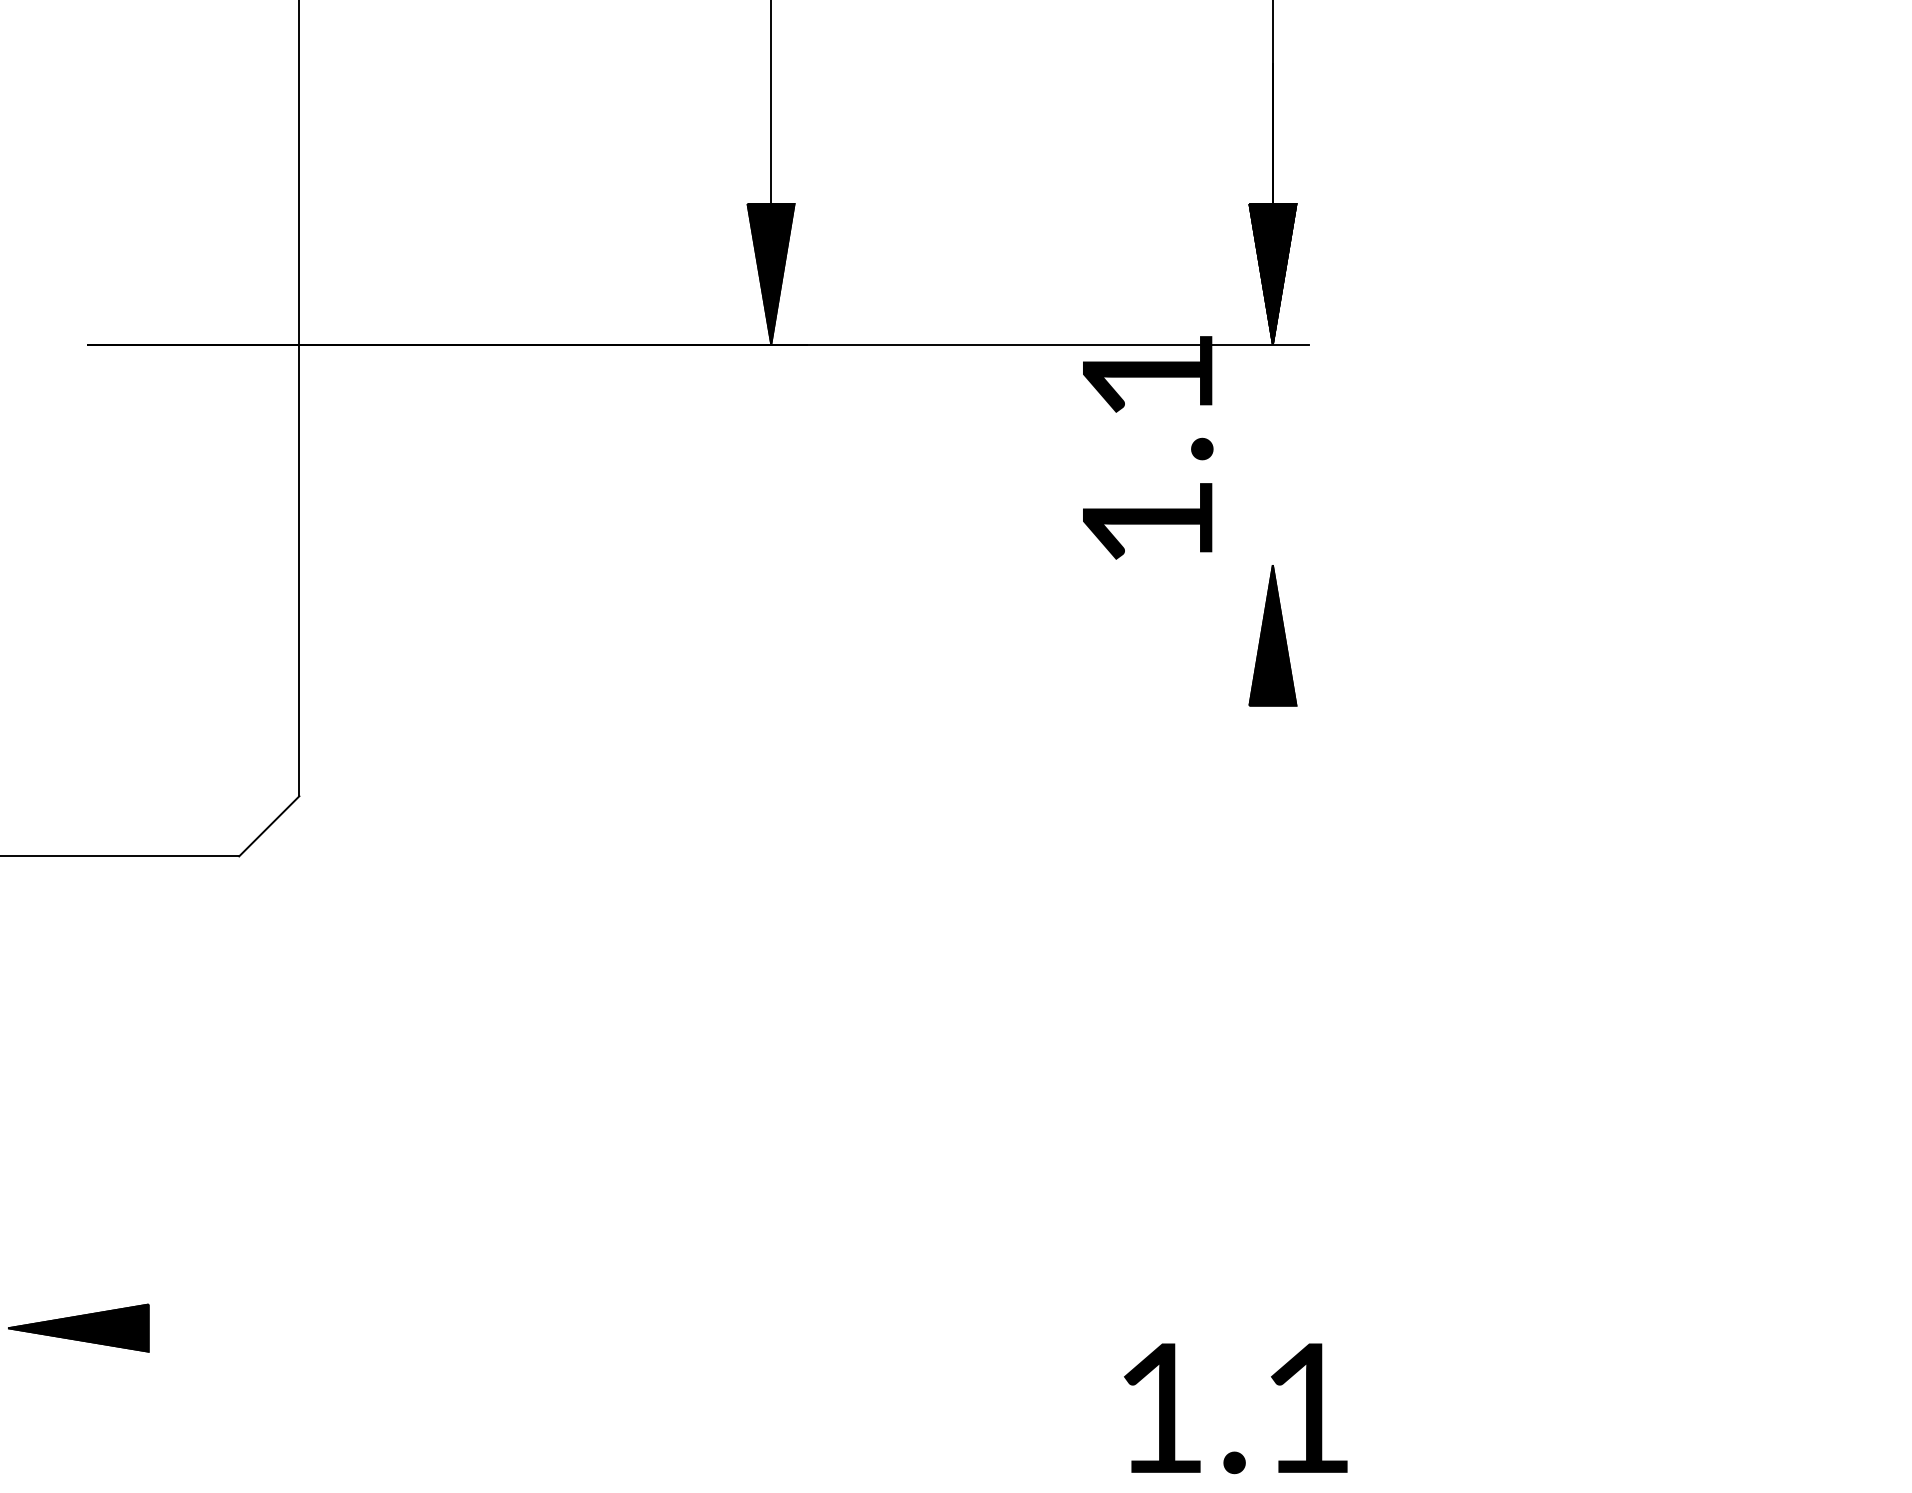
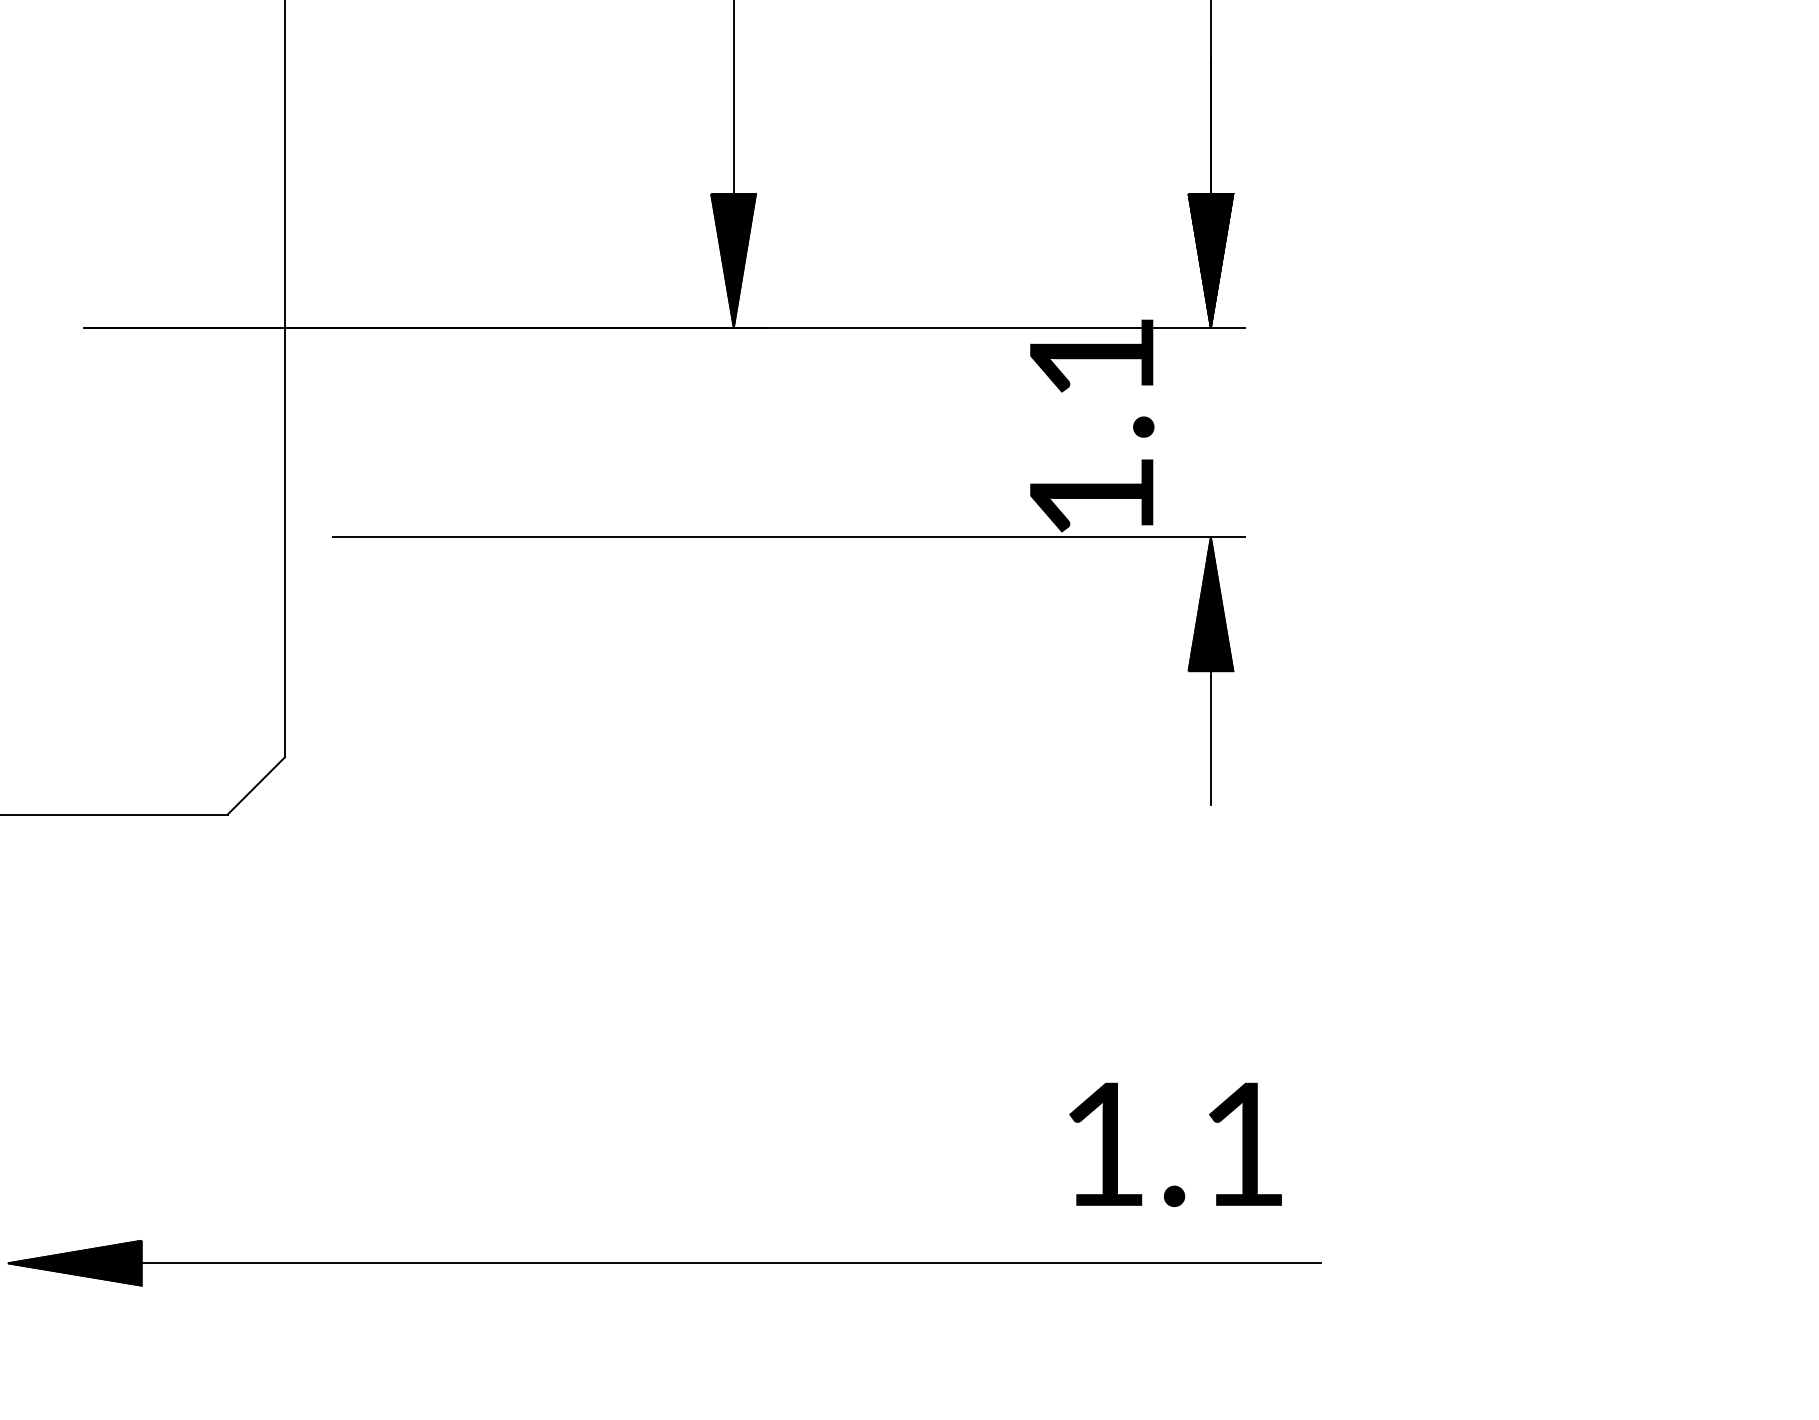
line: (829, 565) -> (789, 537), added
line: (1272, 775) -> (1210, 737), added
line: (768, 1328) -> (731, 1263), added
text: (1235, 1408) -> (1175, 1144), moved

